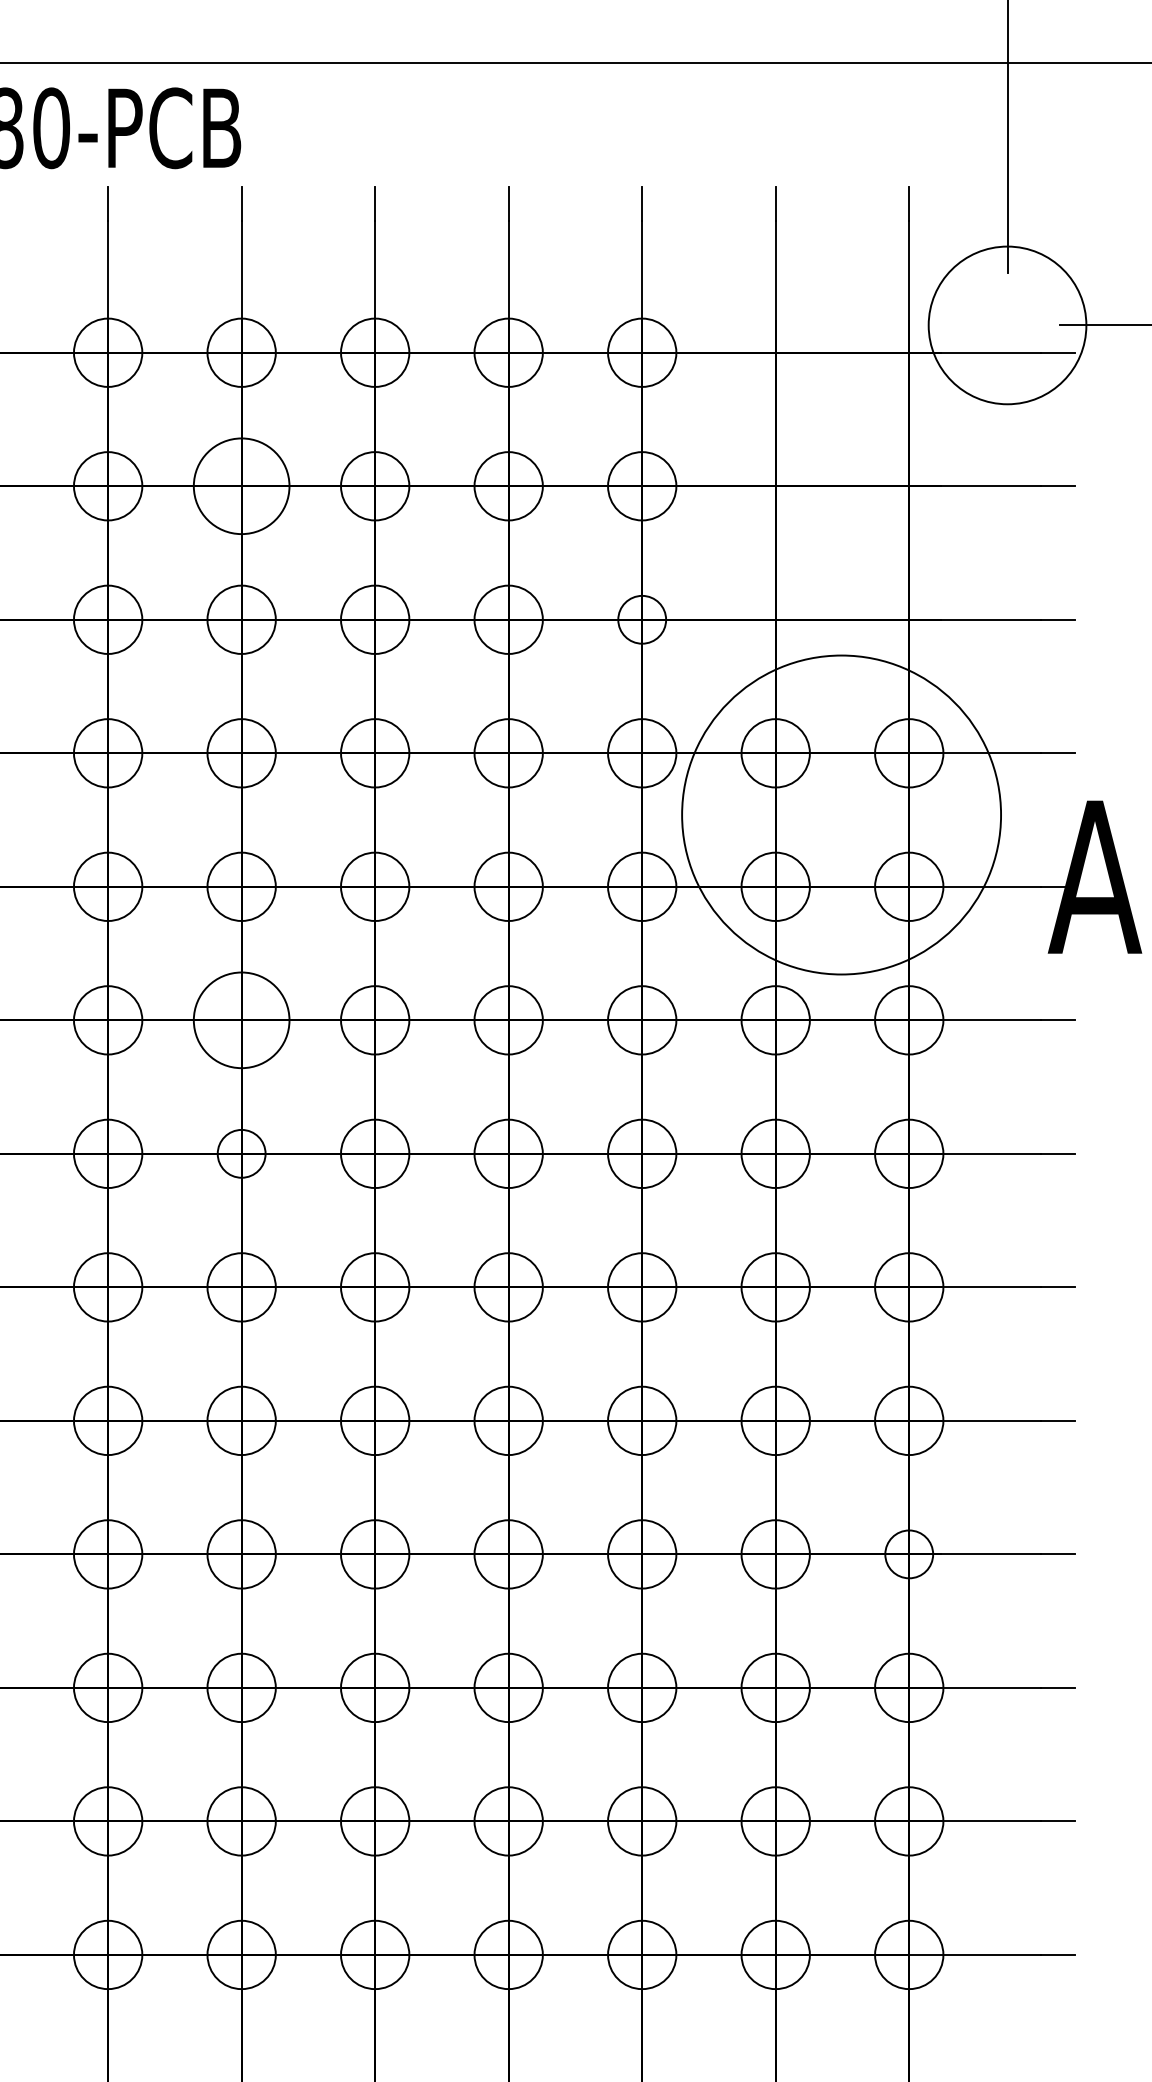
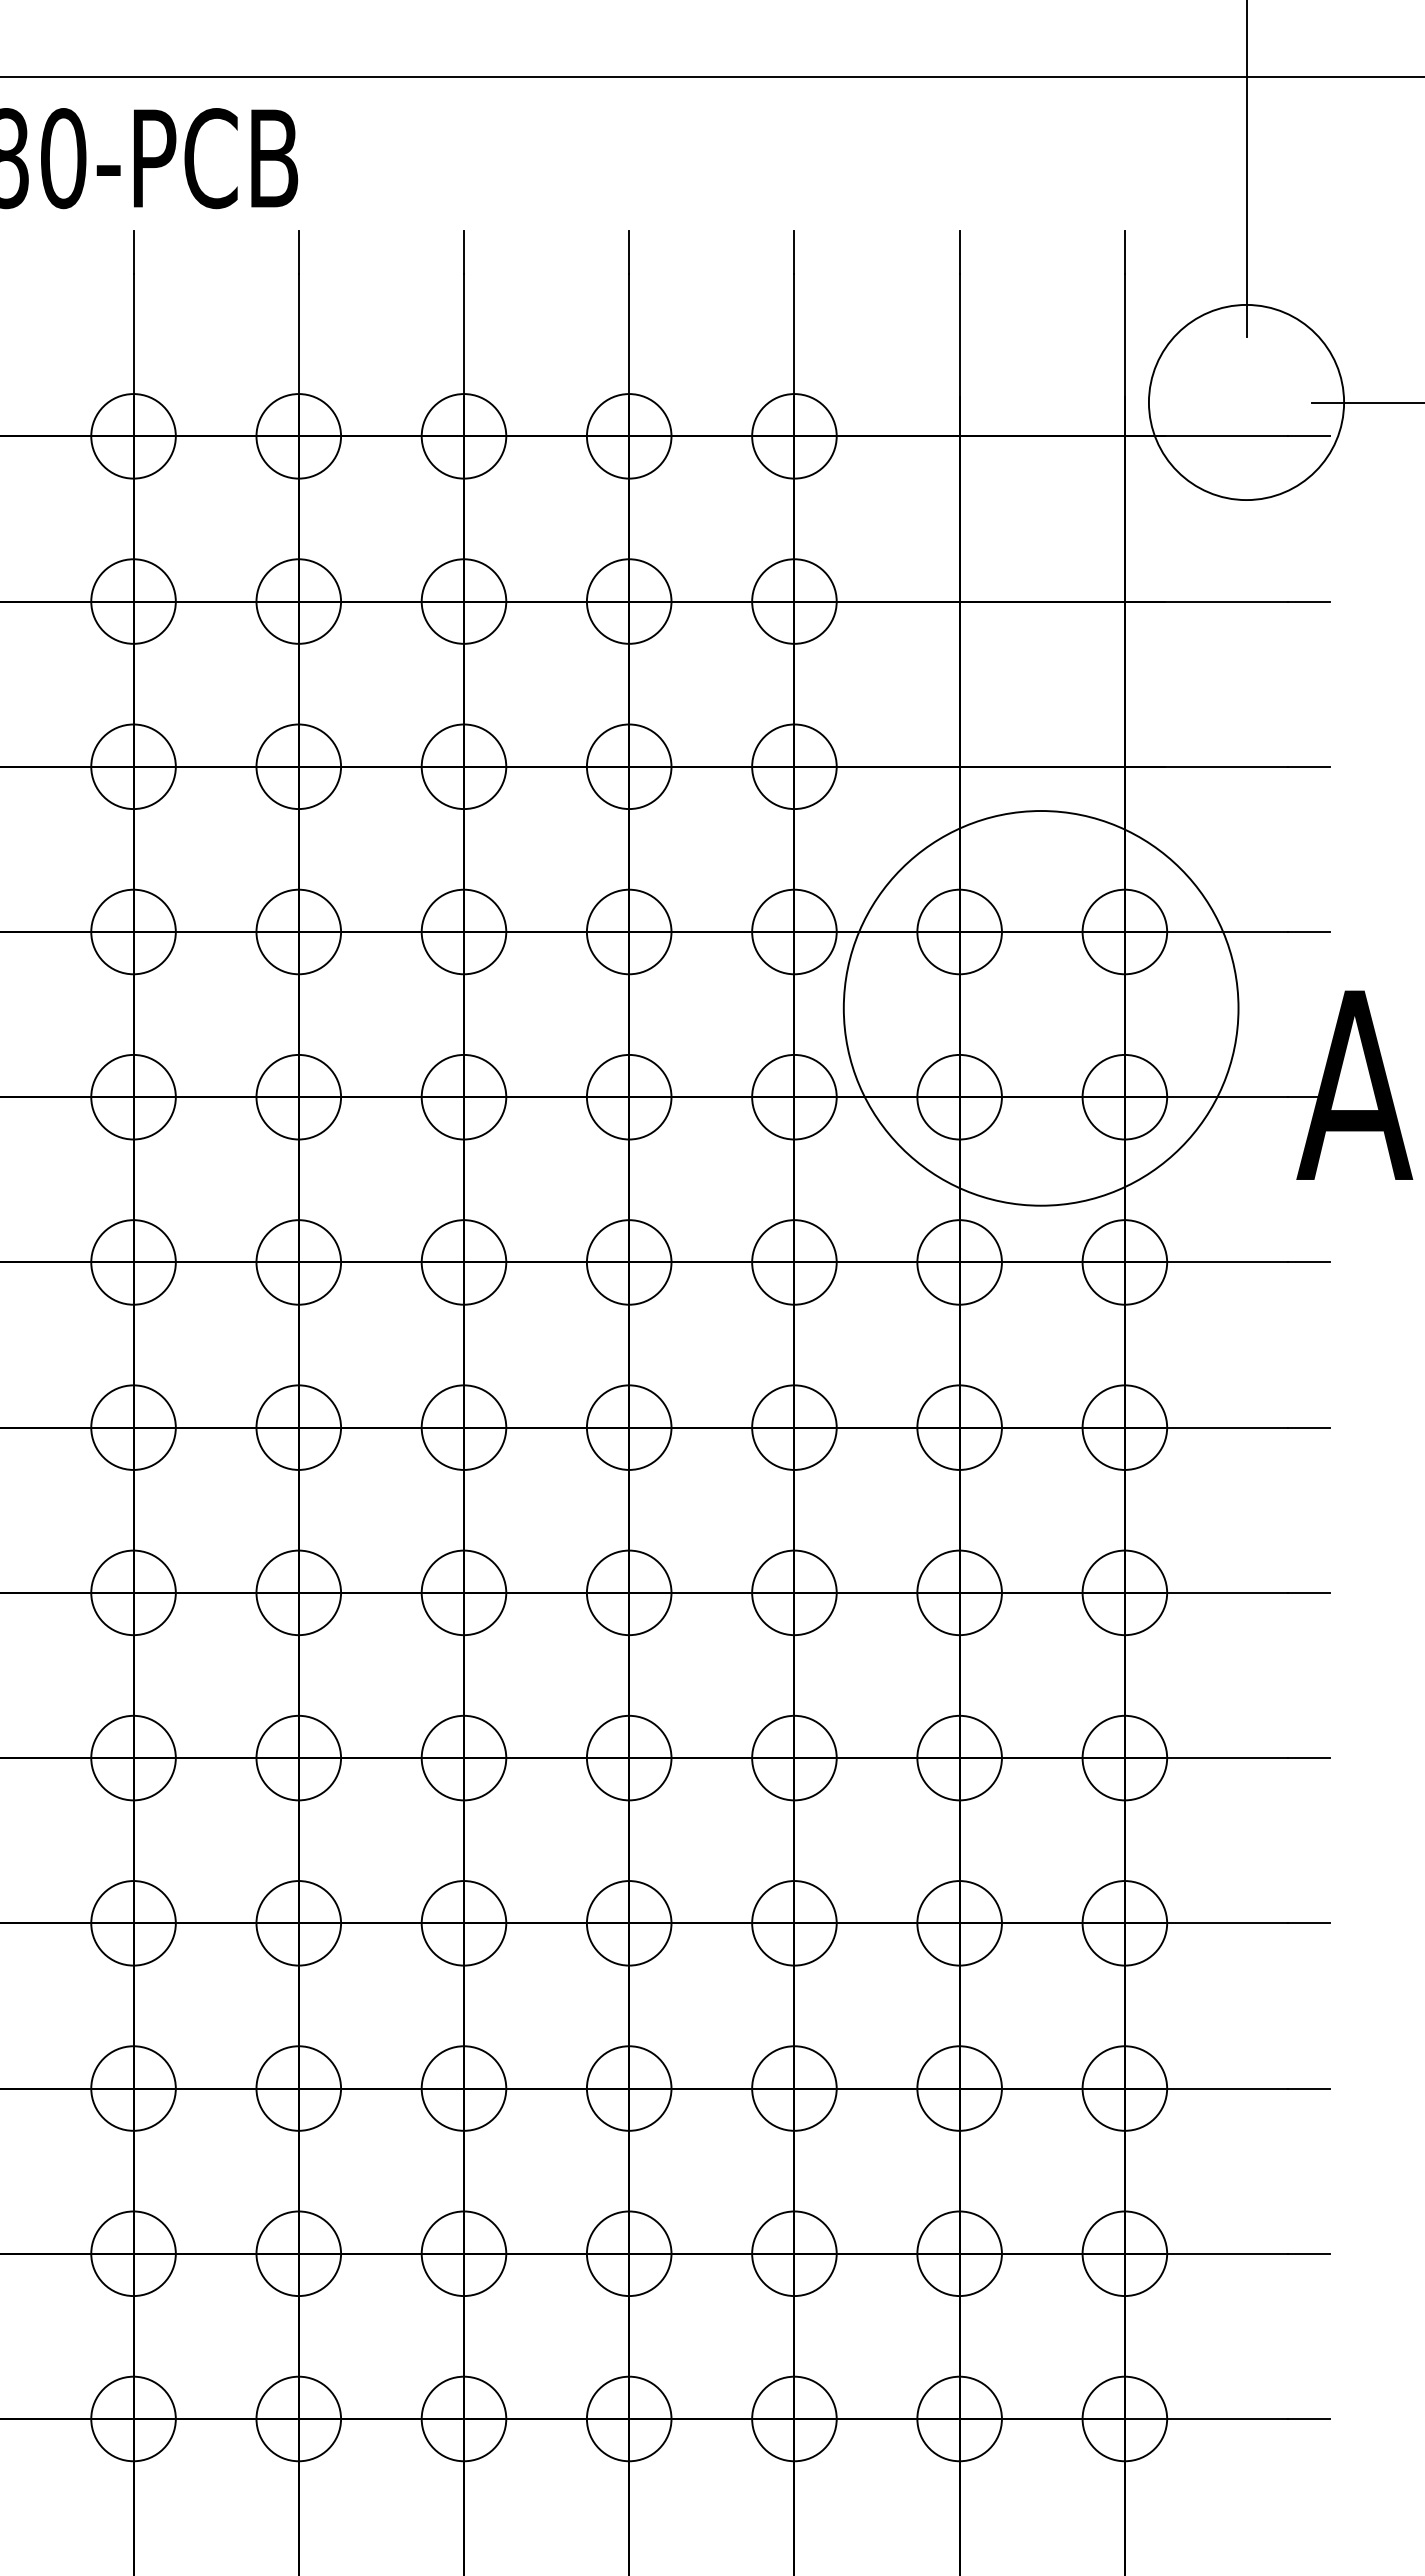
circle: (241, 486) -> (298, 601), size x0.71
circle: (642, 619) -> (794, 766), size x1.43
circle: (241, 1020) -> (298, 1262), size x0.71
circle: (241, 1153) -> (298, 1427), size x1.43
circle: (908, 1554) -> (1124, 1923), size x1.43

